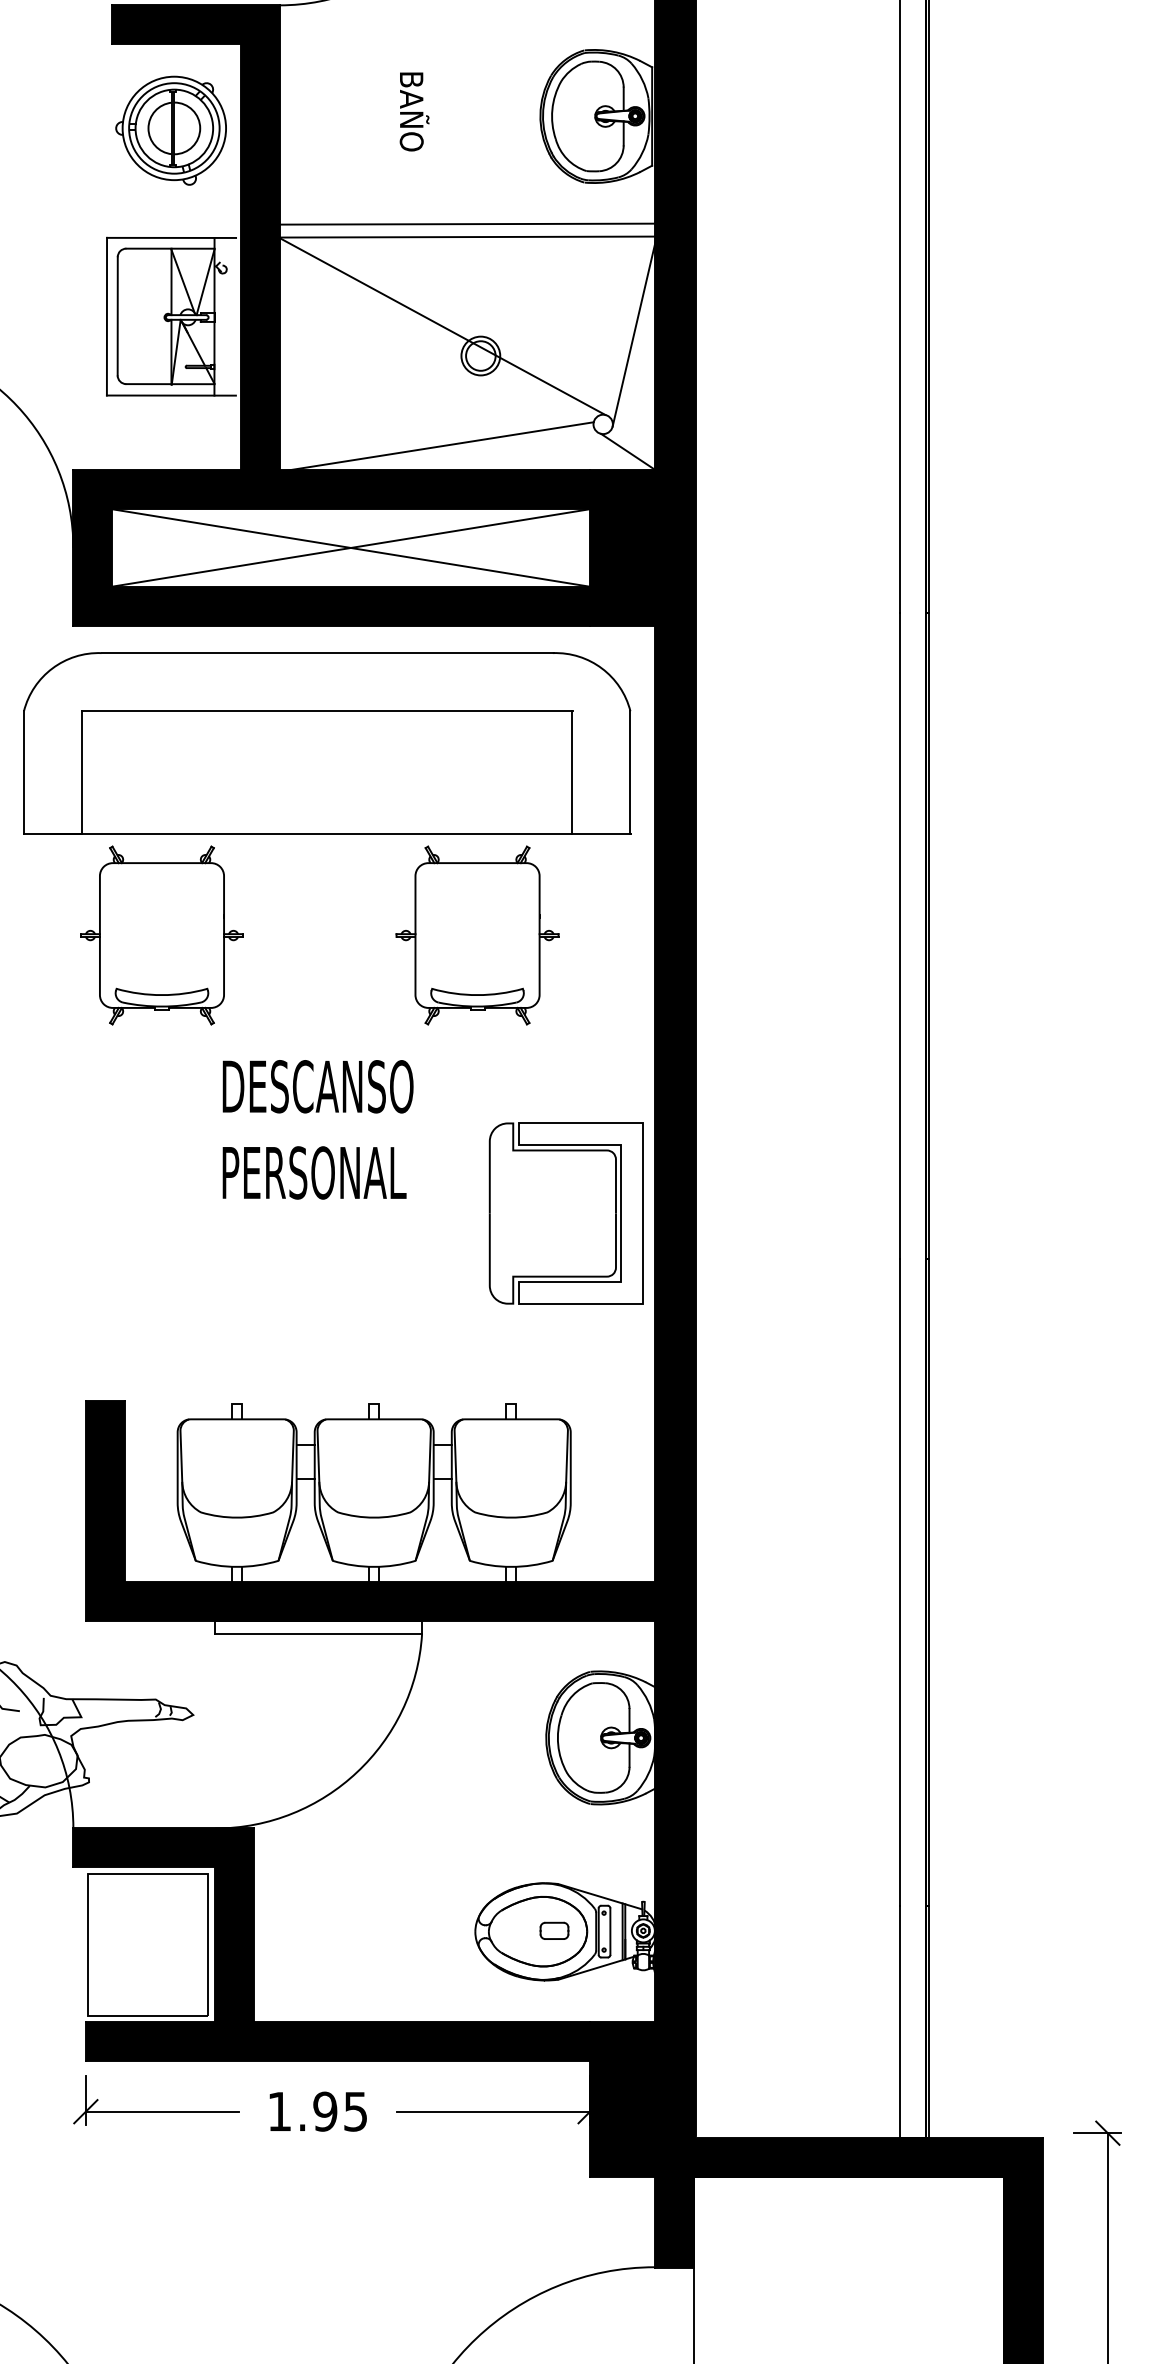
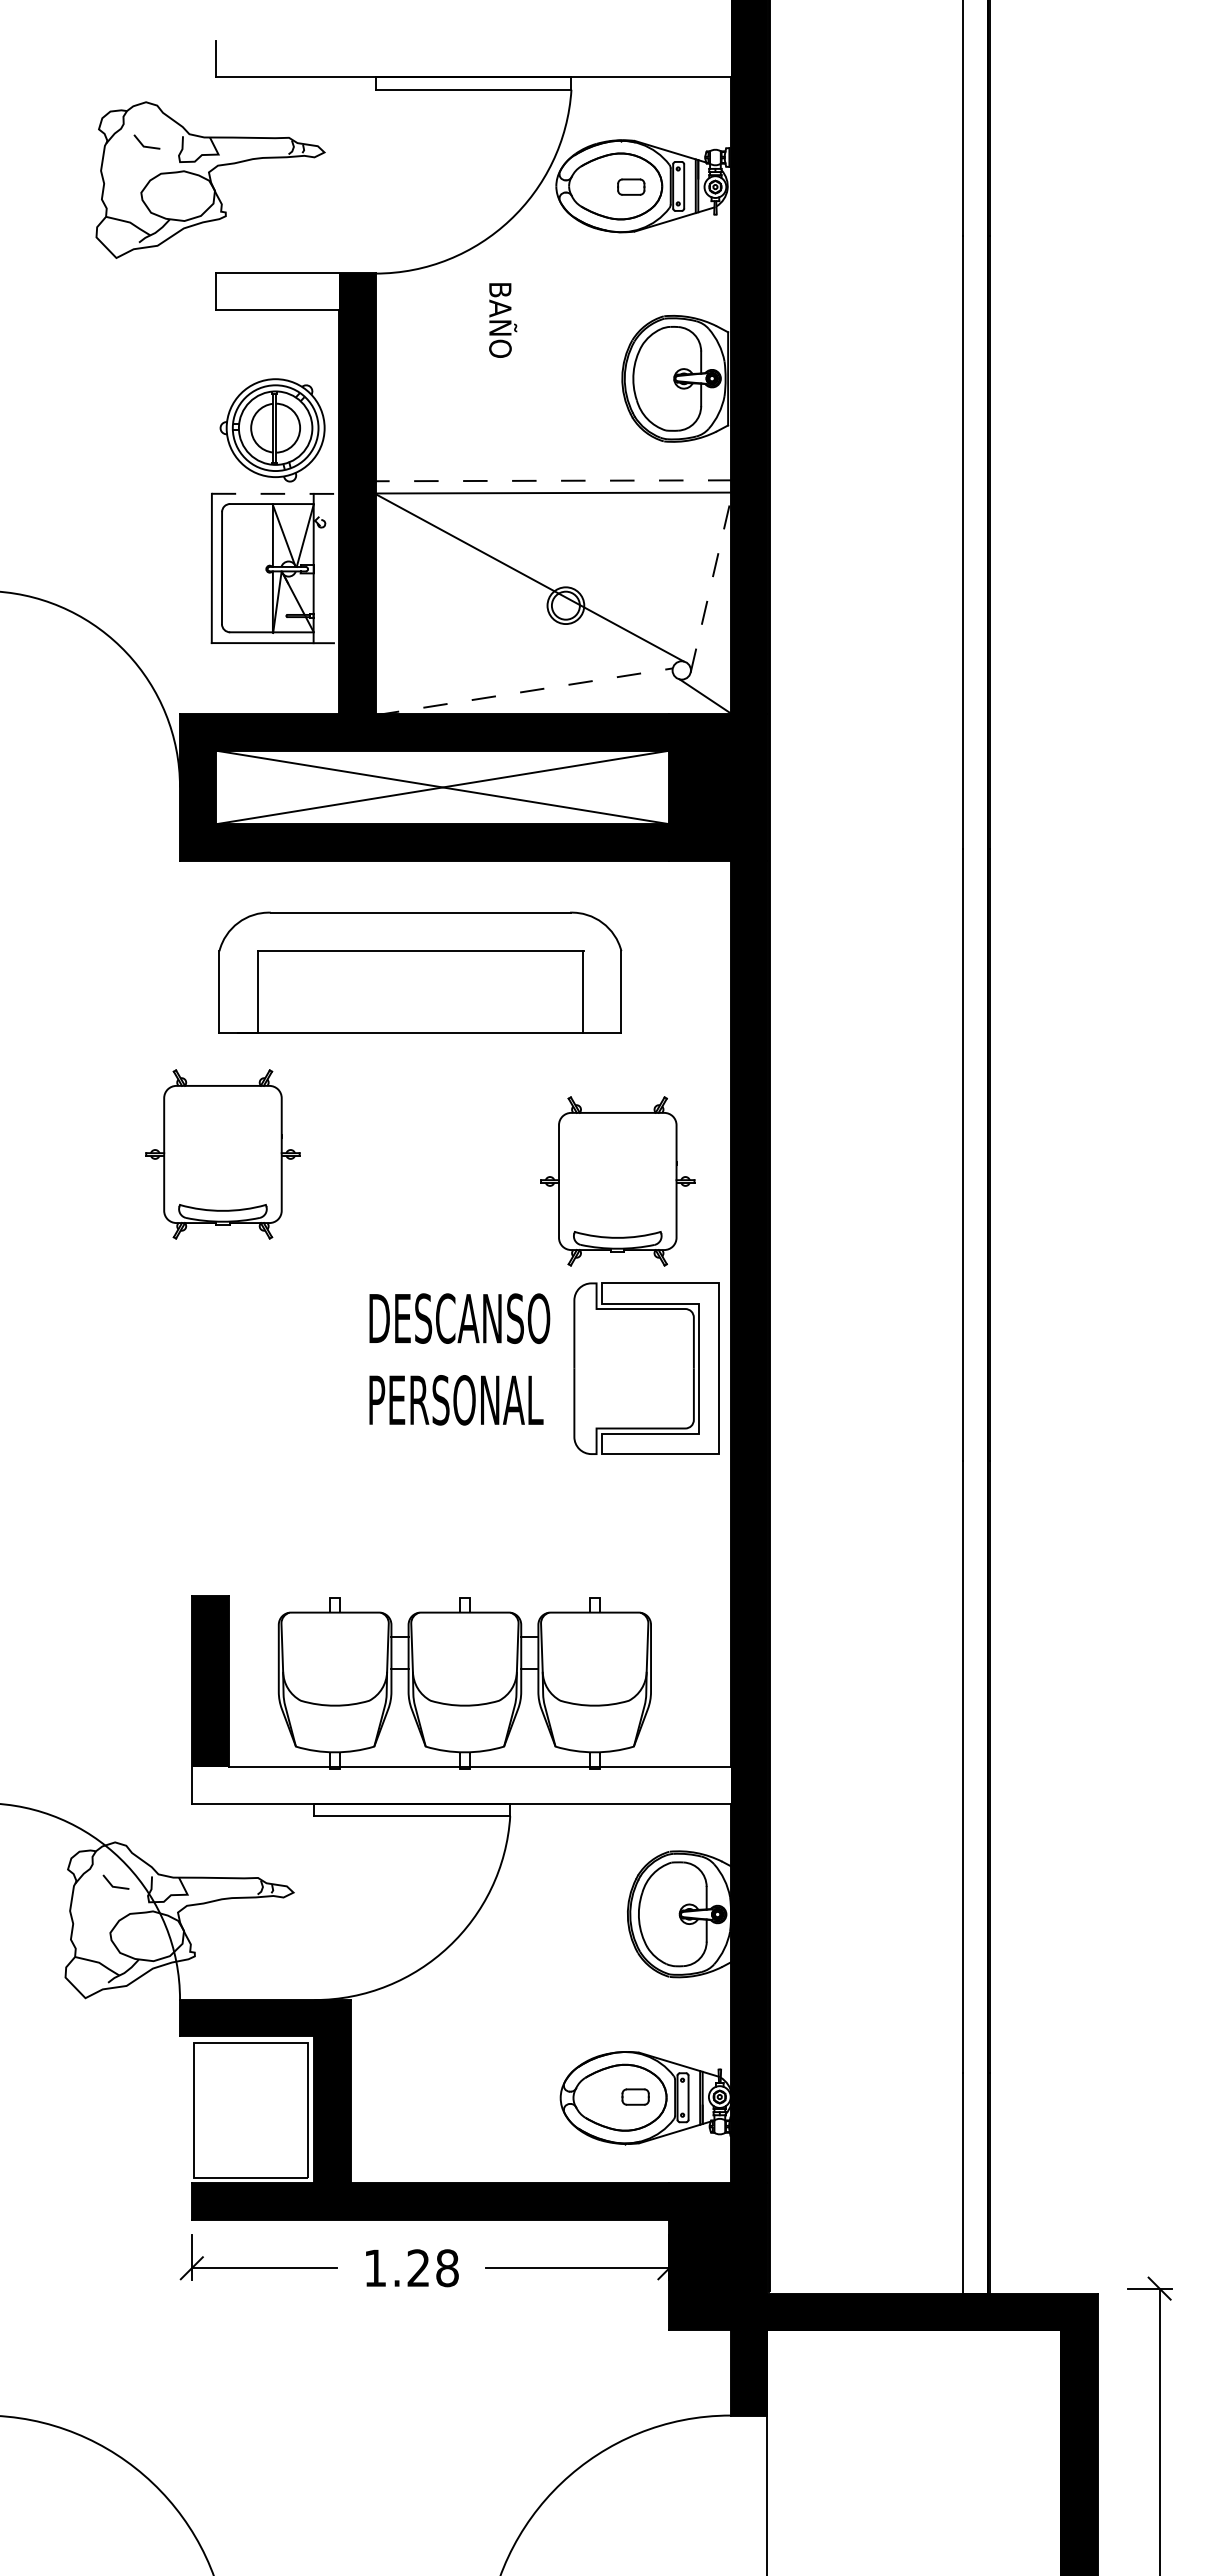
fill: (176, 24) -> (277, 291), removed
text: (414, 111) -> (503, 320), moved
part: (171, 130) -> (272, 430), moved
line: (466, 223) -> (552, 480), solid -> dashed
line: (171, 237) -> (272, 493), solid -> dashed
line: (634, 331) -> (711, 582), solid -> dashed
line: (436, 446) -> (523, 691), solid -> dashed
part: (327, 743) -> (420, 972), size x0.7
part: (161, 935) -> (222, 1154), moved
part: (477, 935) -> (617, 1181), moved
text: (317, 1129) -> (459, 1359), moved
part: (565, 1213) -> (646, 1368), moved
fill: (369, 1601) -> (460, 1785), removed
text: (339, 2111) -> (432, 2268), 1.95 -> 1.28

